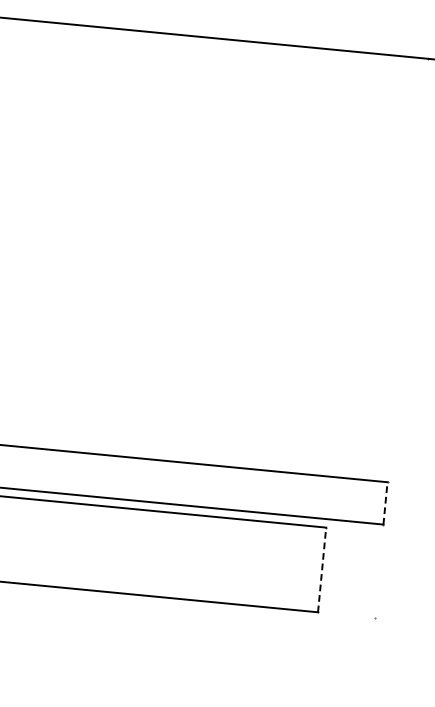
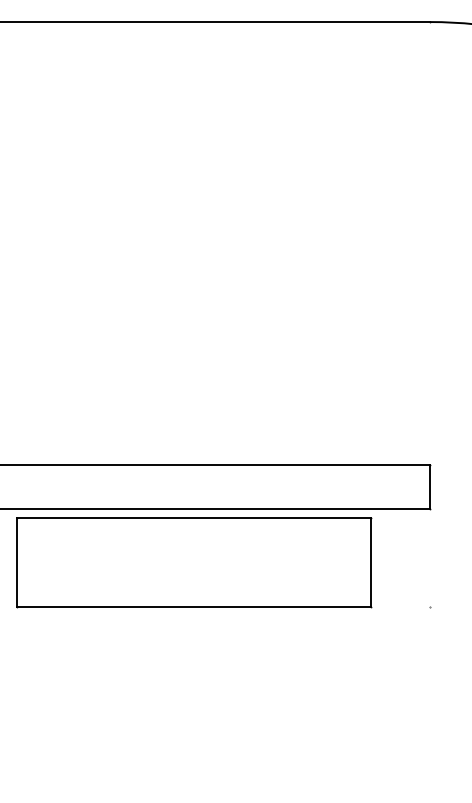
line: (385, 502) -> (430, 486), dashed -> solid
line: (322, 569) -> (371, 562), dashed -> solid

